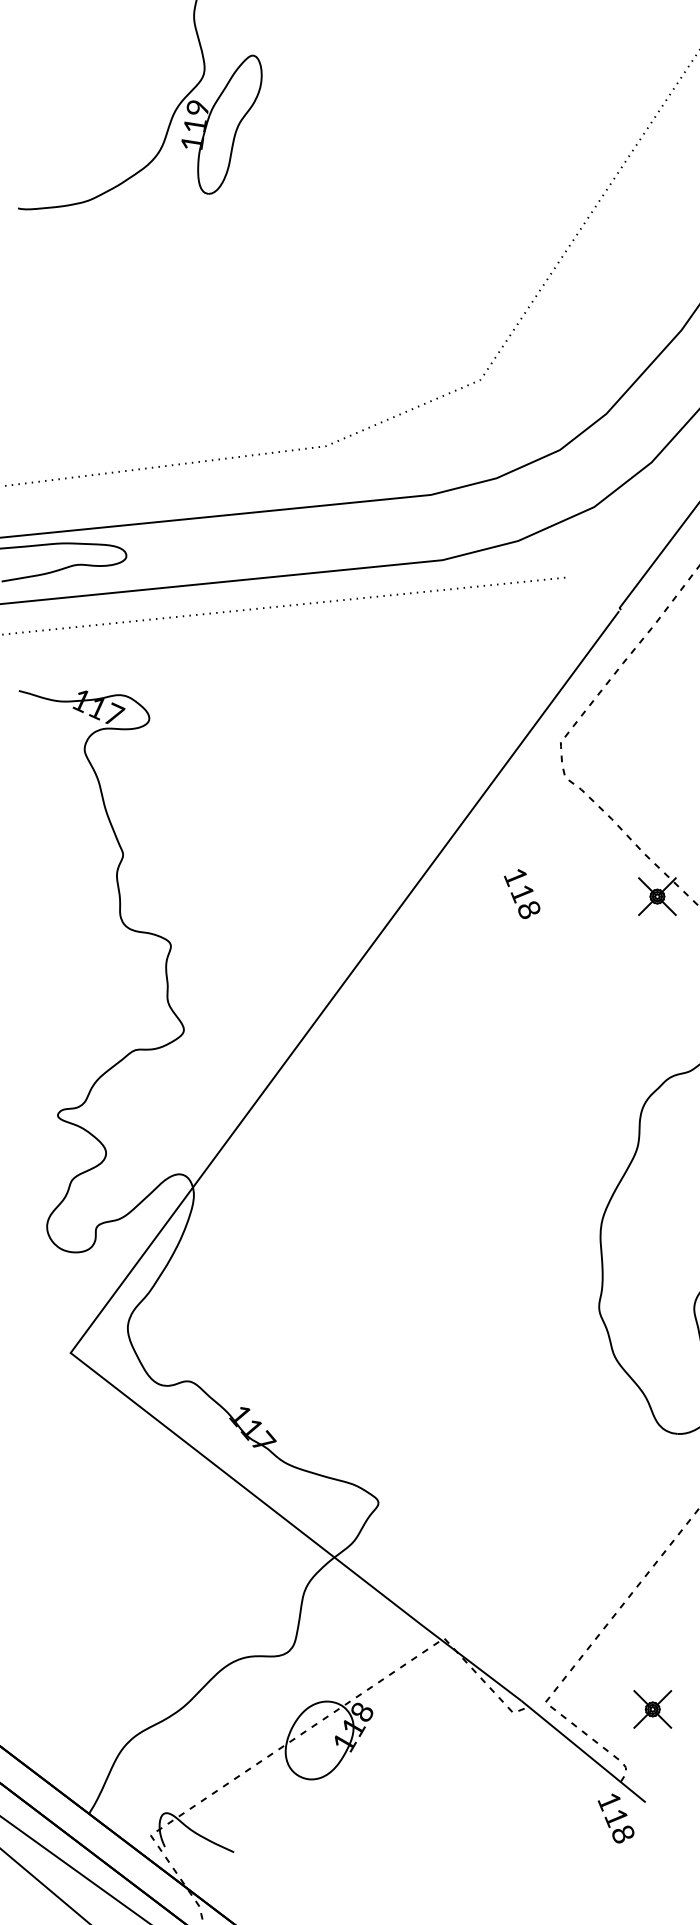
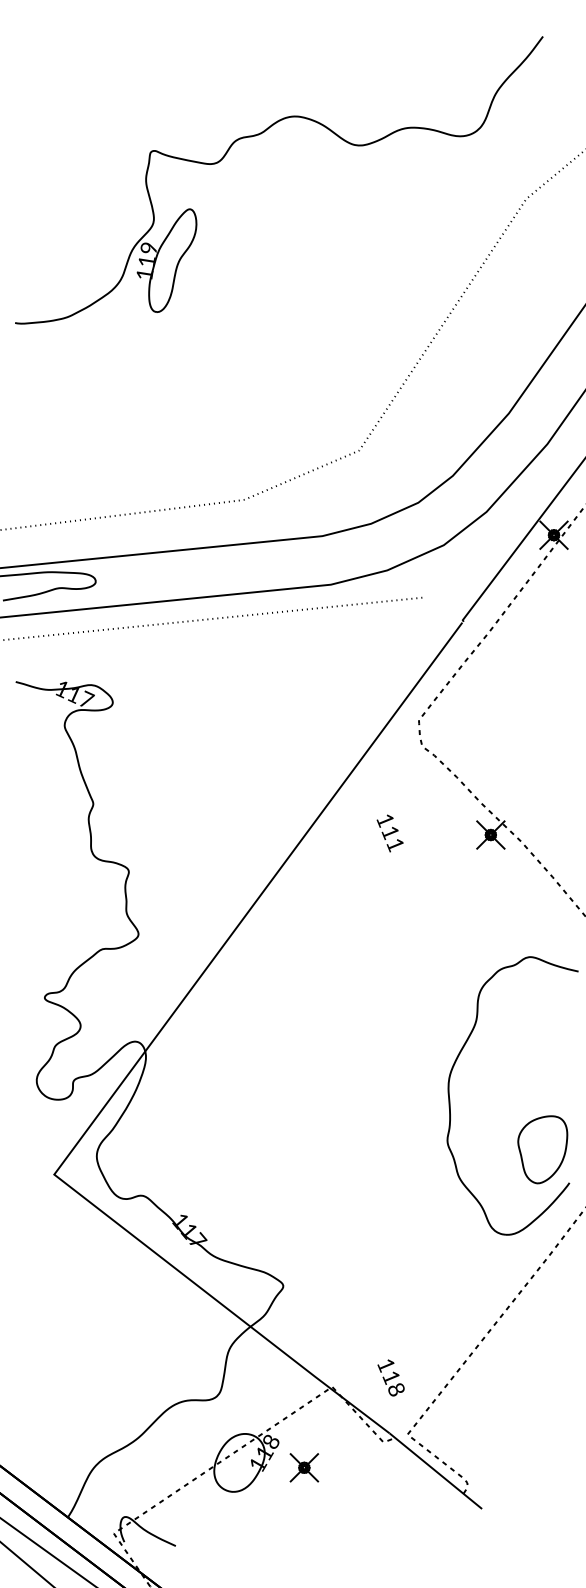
text: (527, 910) -> (394, 845), 118 -> 111
part: (652, 1709) -> (304, 1467), moved
text: (615, 1817) -> (390, 1377), moved

